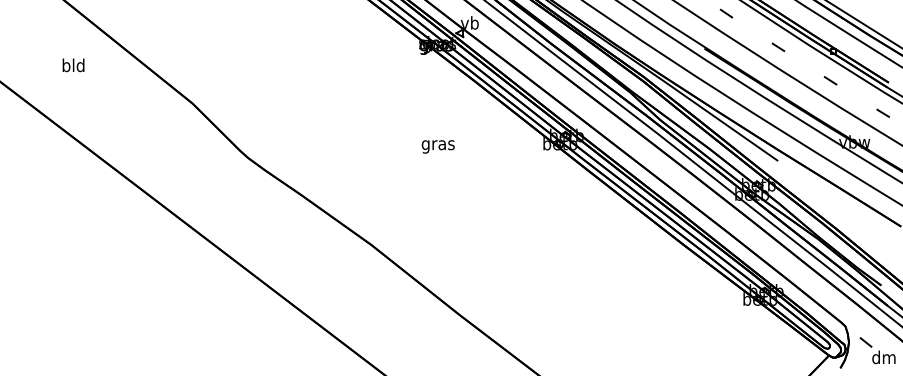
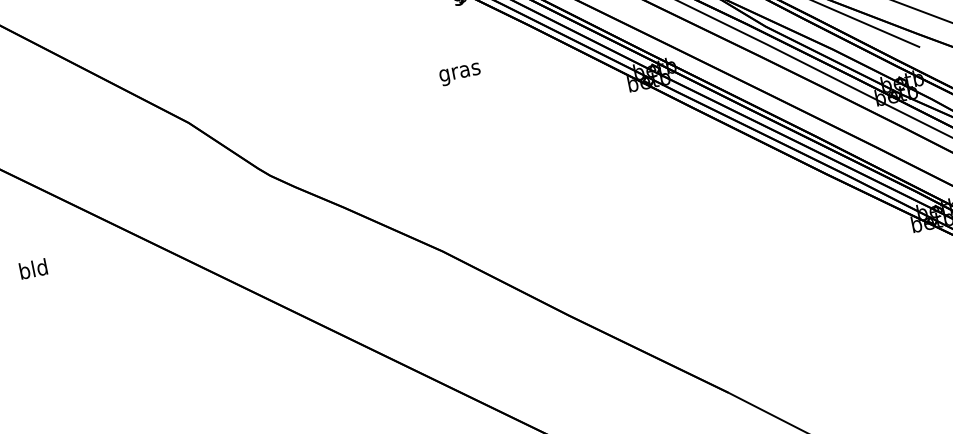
text: (73, 65) -> (33, 269), moved
text: (437, 146) -> (459, 74), moved

